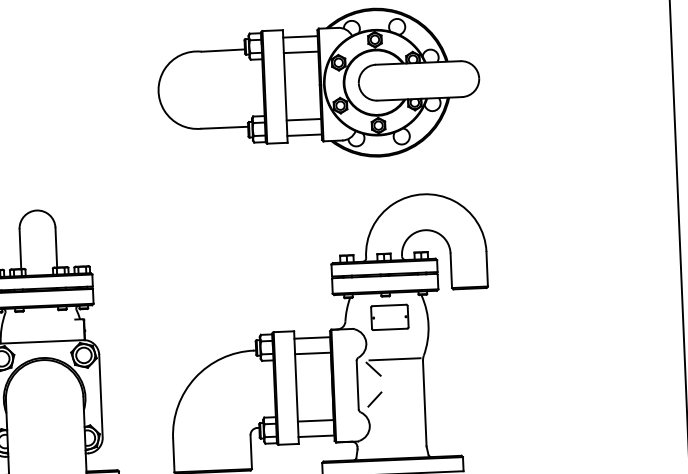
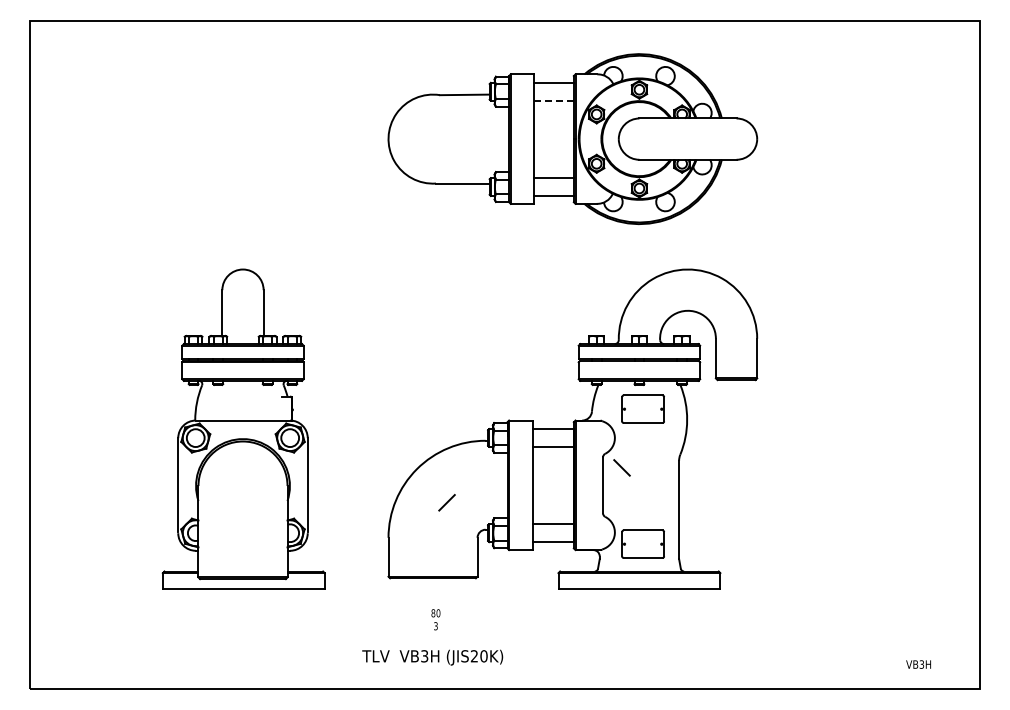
line: (301, 52) -> (554, 100), solid -> dashed
line: (394, 359) -> (646, 457), removed
line: (374, 399) -> (446, 502), moved
part: (394, 434) -> (642, 543), added

